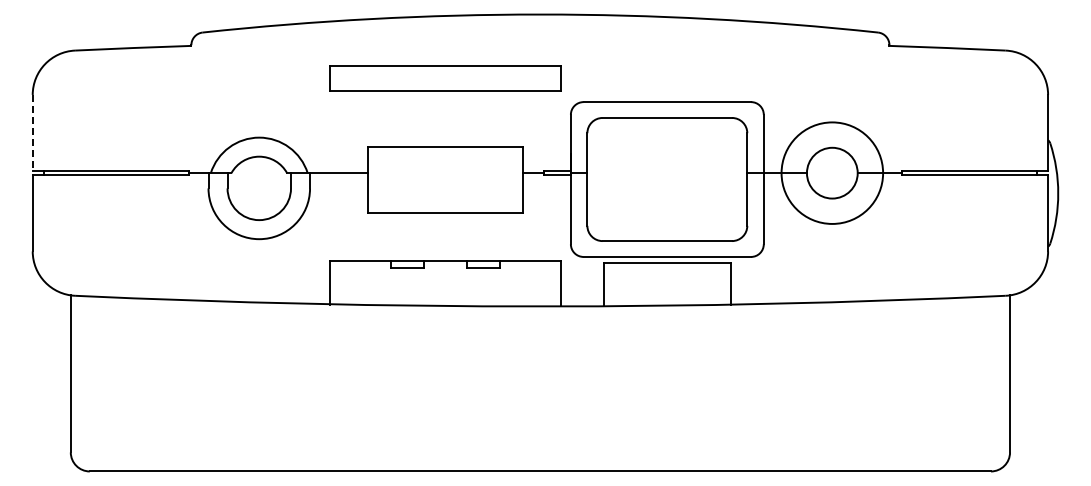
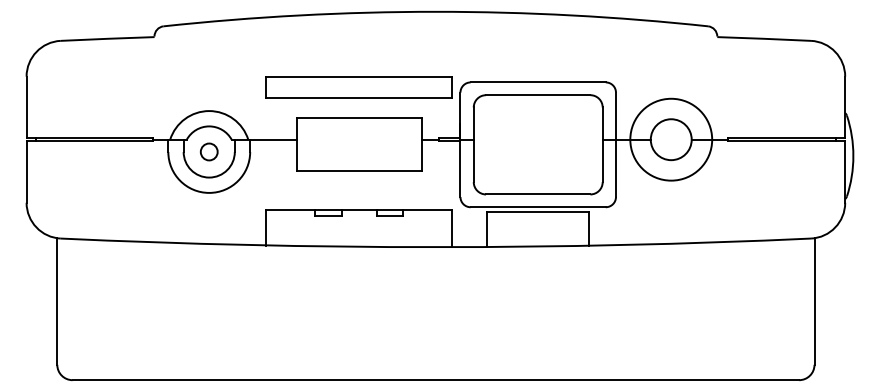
part: (445, 78) -> (359, 87), moved
line: (32, 133) -> (26, 107), dashed -> solid
circle: (258, 188) -> (208, 152), added

